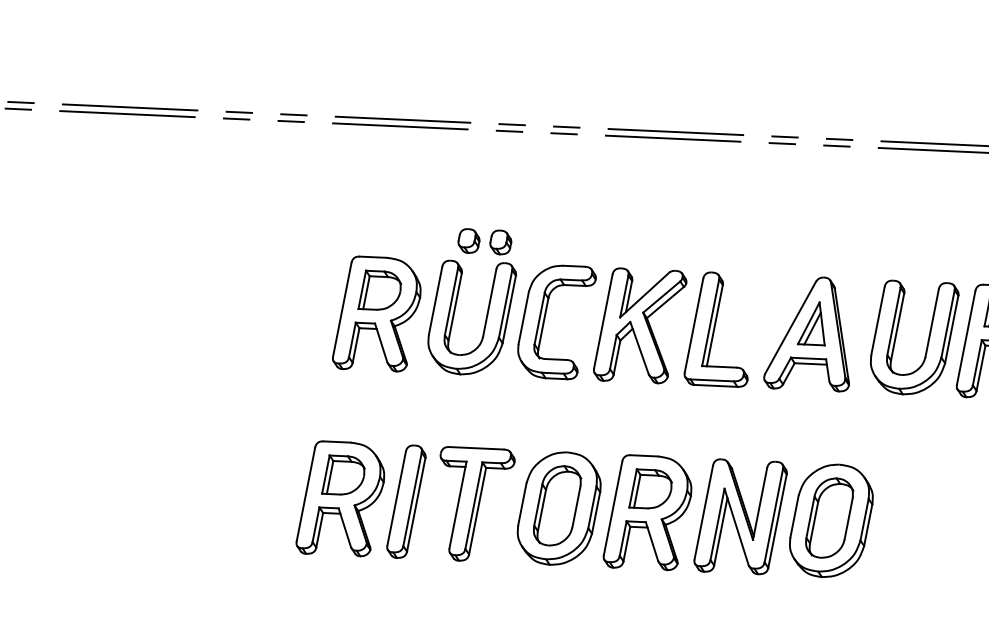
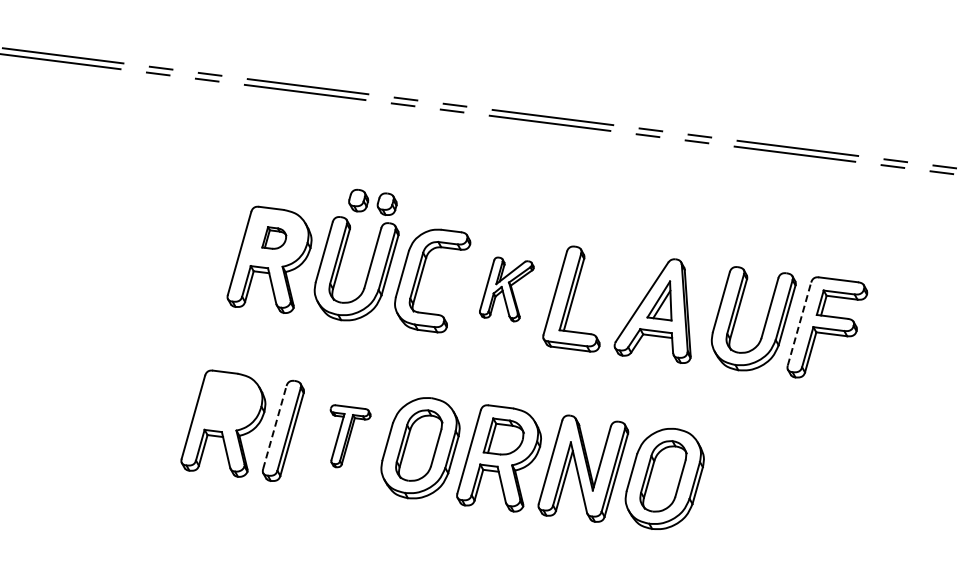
part: (379, 289) -> (274, 237), size x0.6
part: (639, 325) -> (506, 289), size x0.6
line: (966, 337) -> (799, 323), solid -> dashed
part: (343, 474) -> (228, 401), removed
line: (396, 498) -> (274, 427), solid -> dashed
part: (480, 500) -> (350, 435), size x0.6

